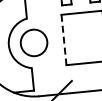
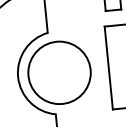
line: (64, 40) -> (109, 68), dashed -> solid
circle: (34, 42) -> (60, 72), size x1.43

